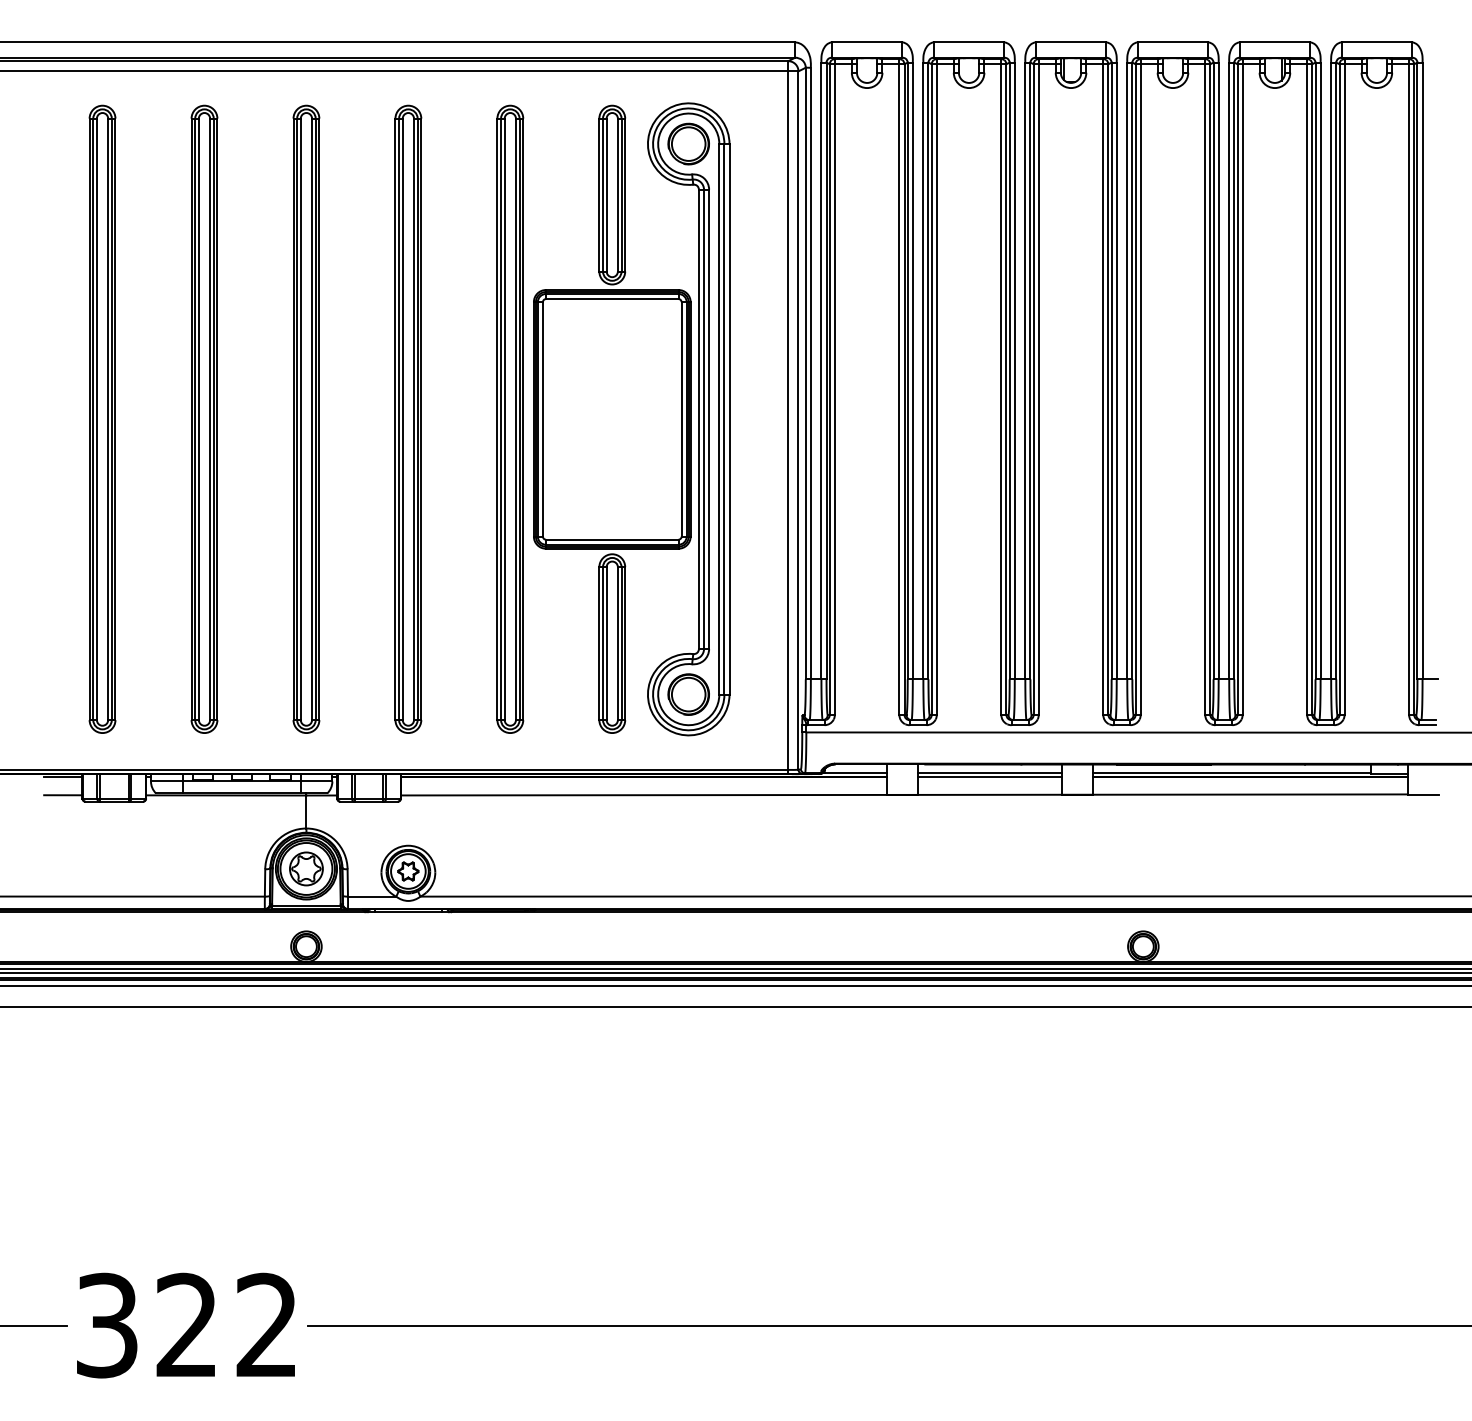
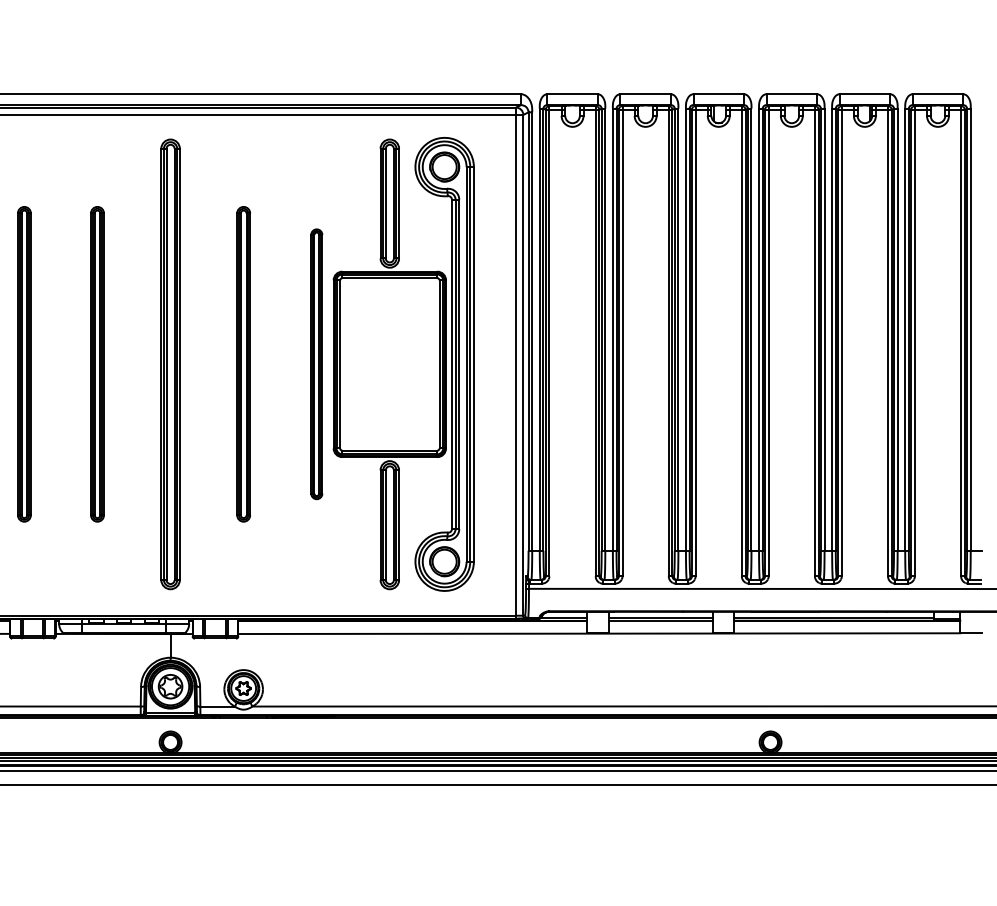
part: (102, 418) -> (24, 363), size x0.7
part: (204, 418) -> (97, 363), size x0.7
part: (408, 418) -> (243, 363), size x0.7
part: (510, 418) -> (316, 363), size x0.6

